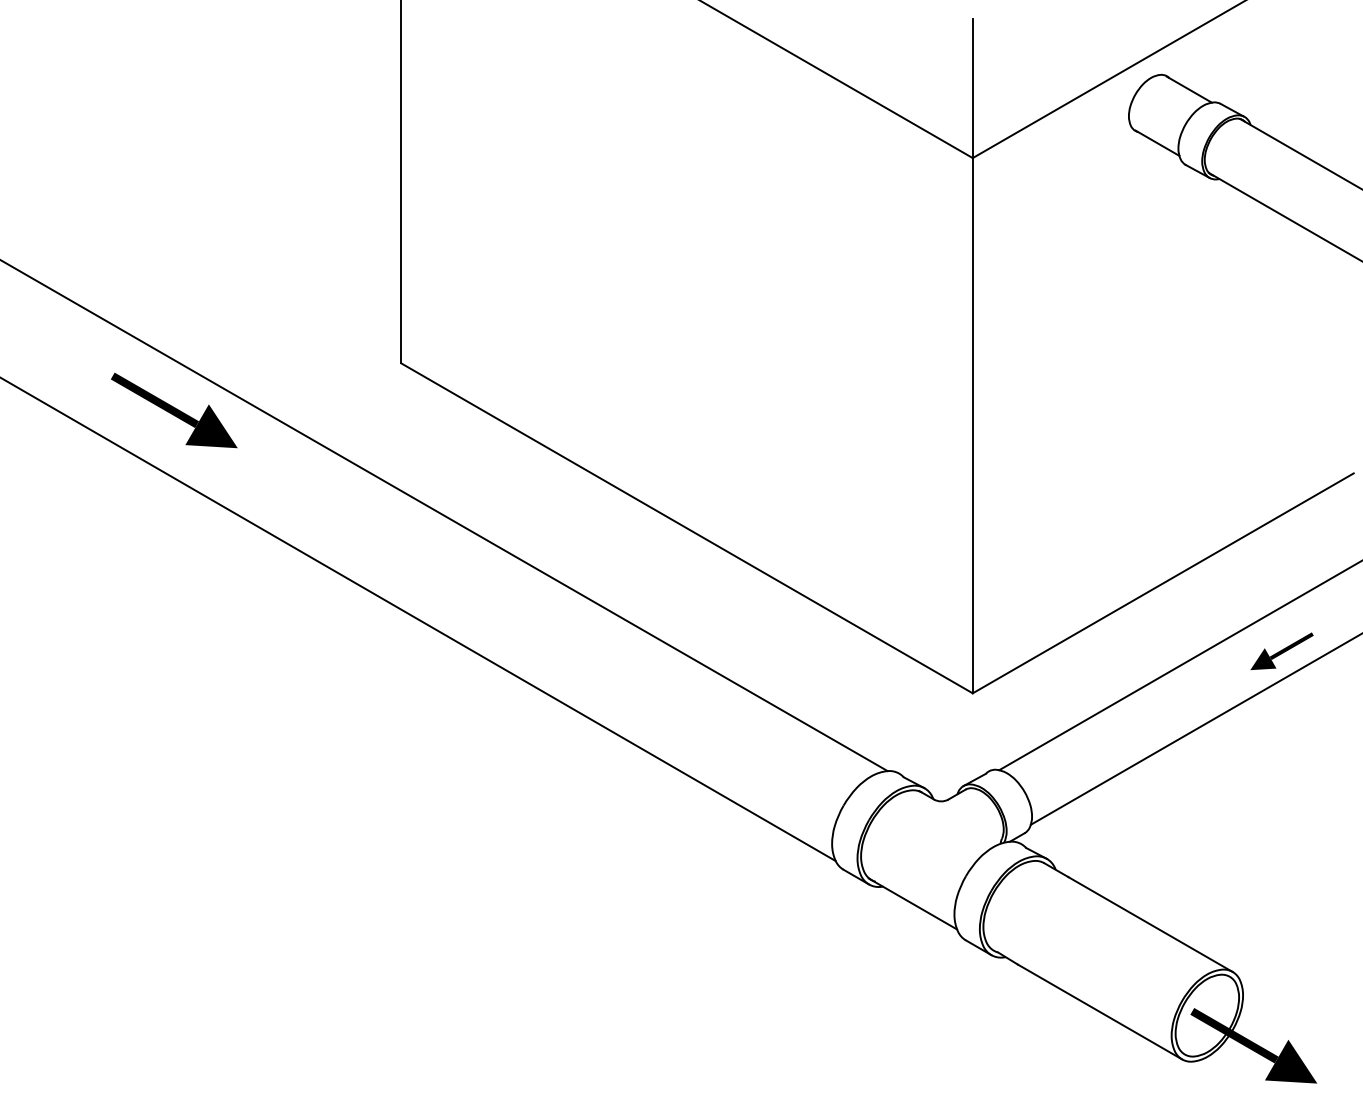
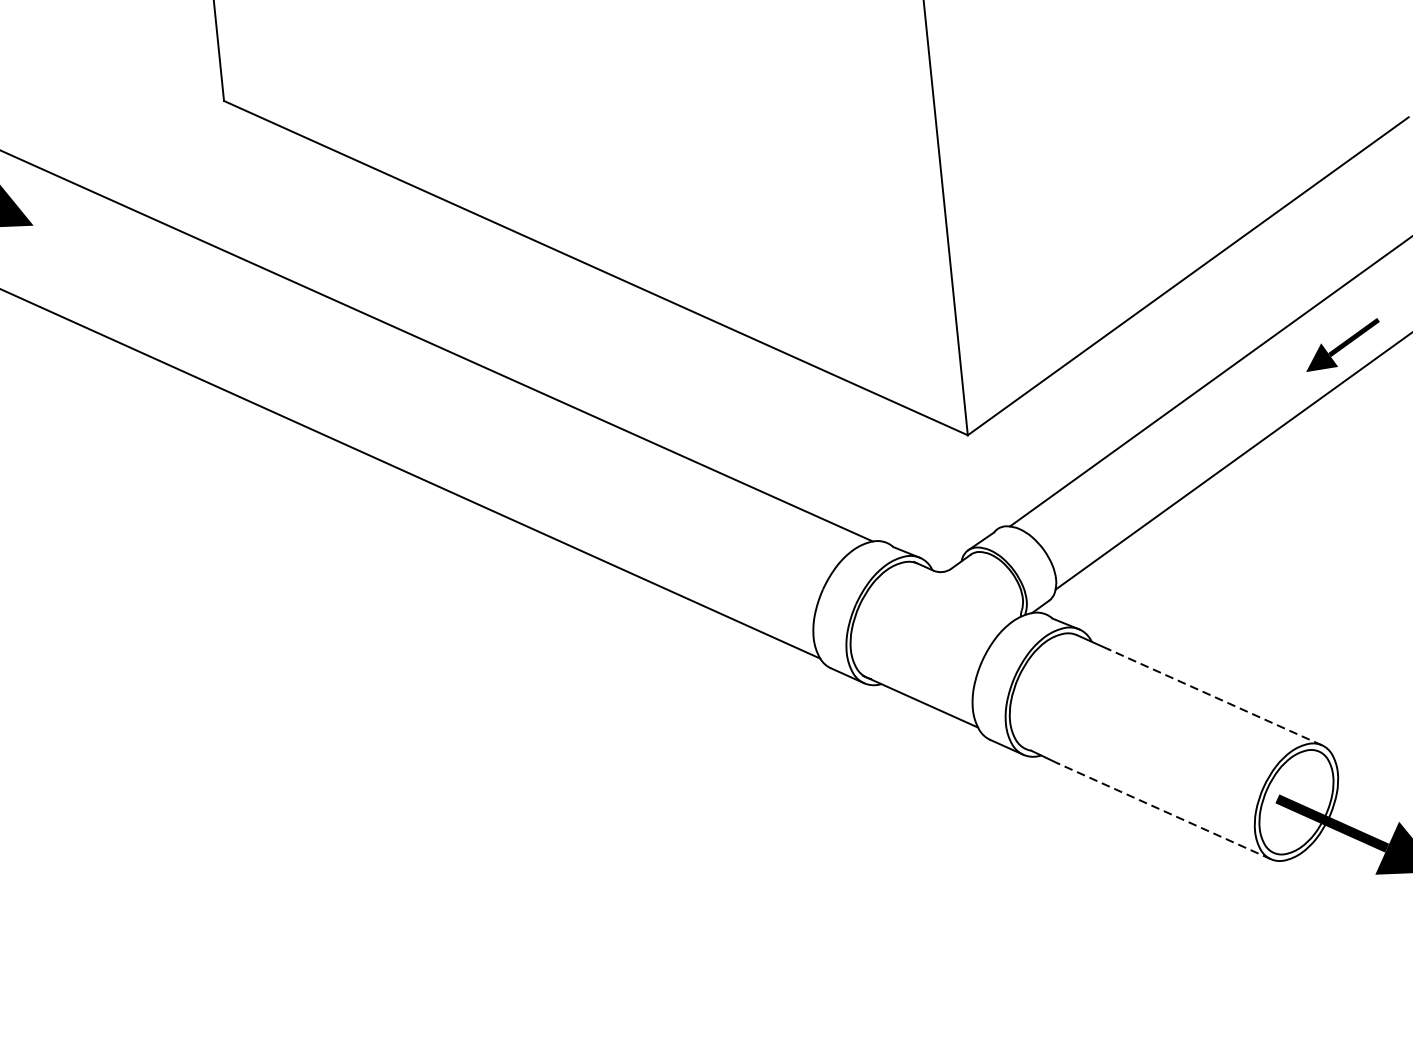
line: (1150, 924) -> (1215, 697), solid -> dashed
line: (1099, 1011) -> (1163, 810), solid -> dashed

